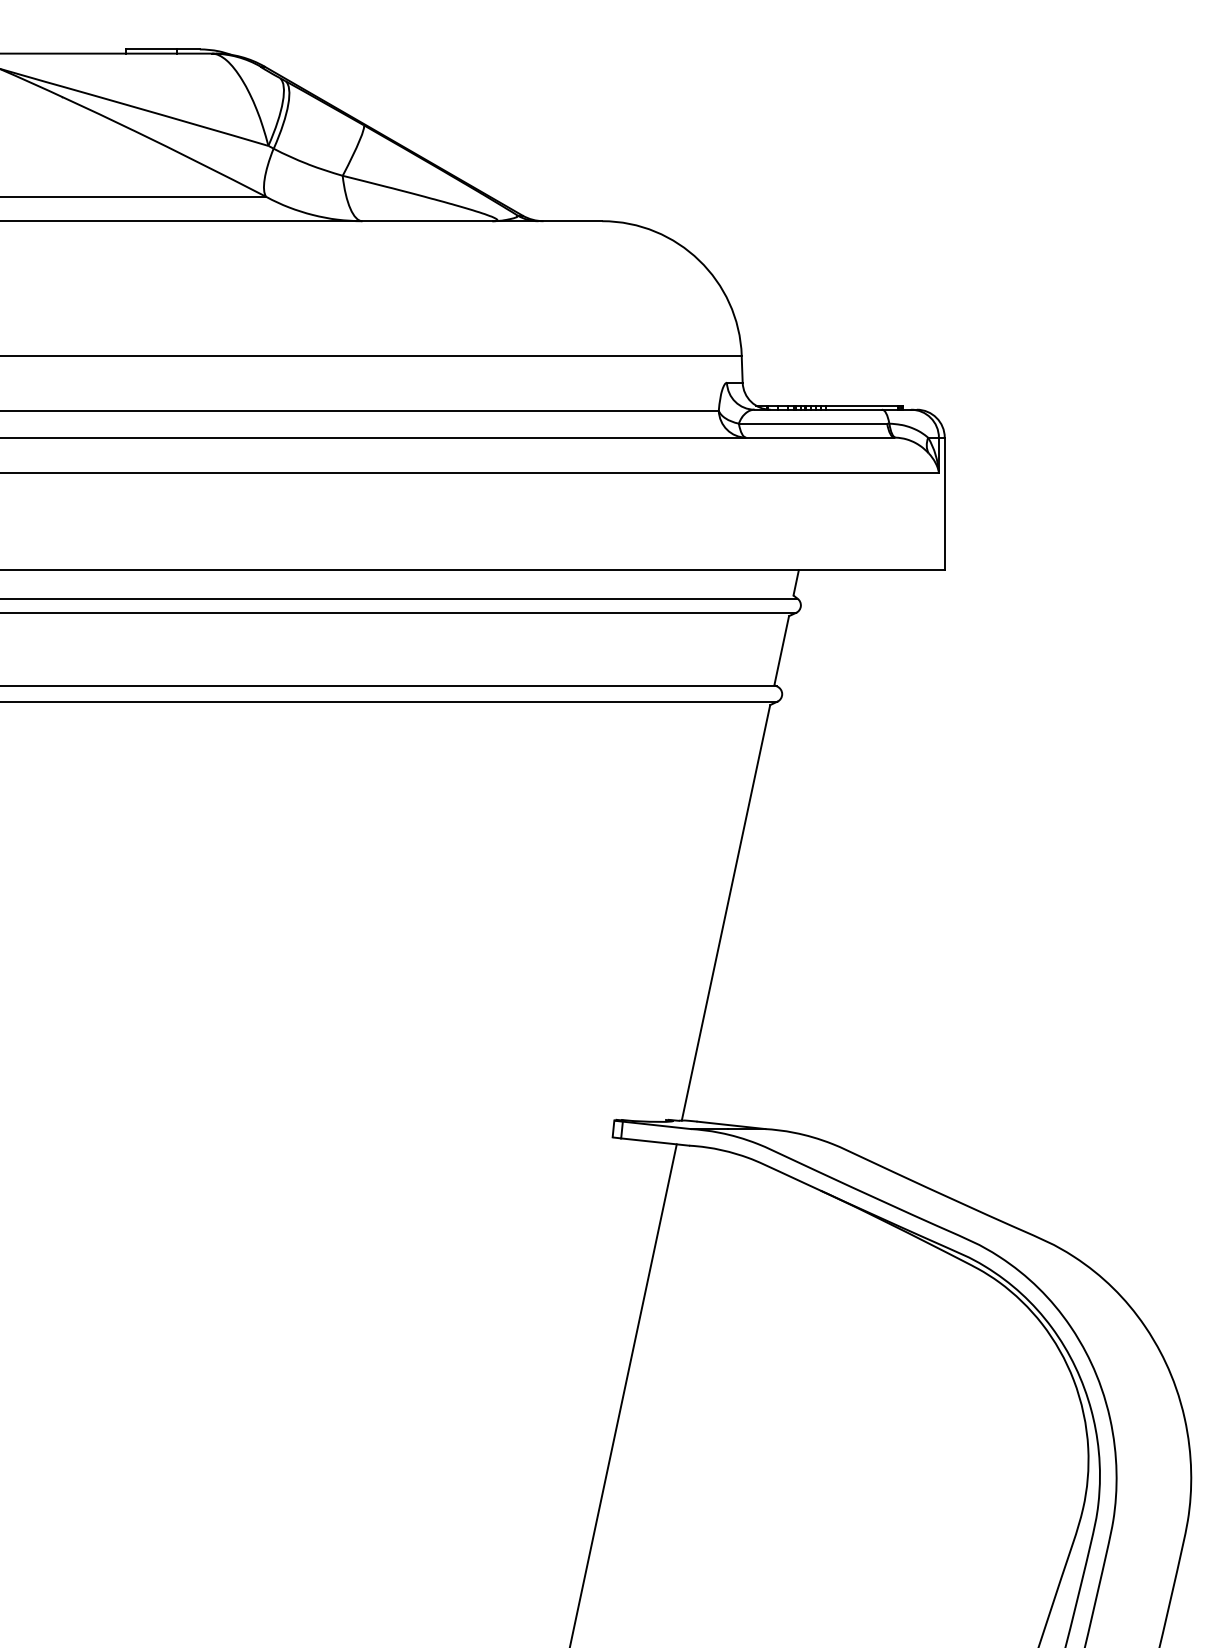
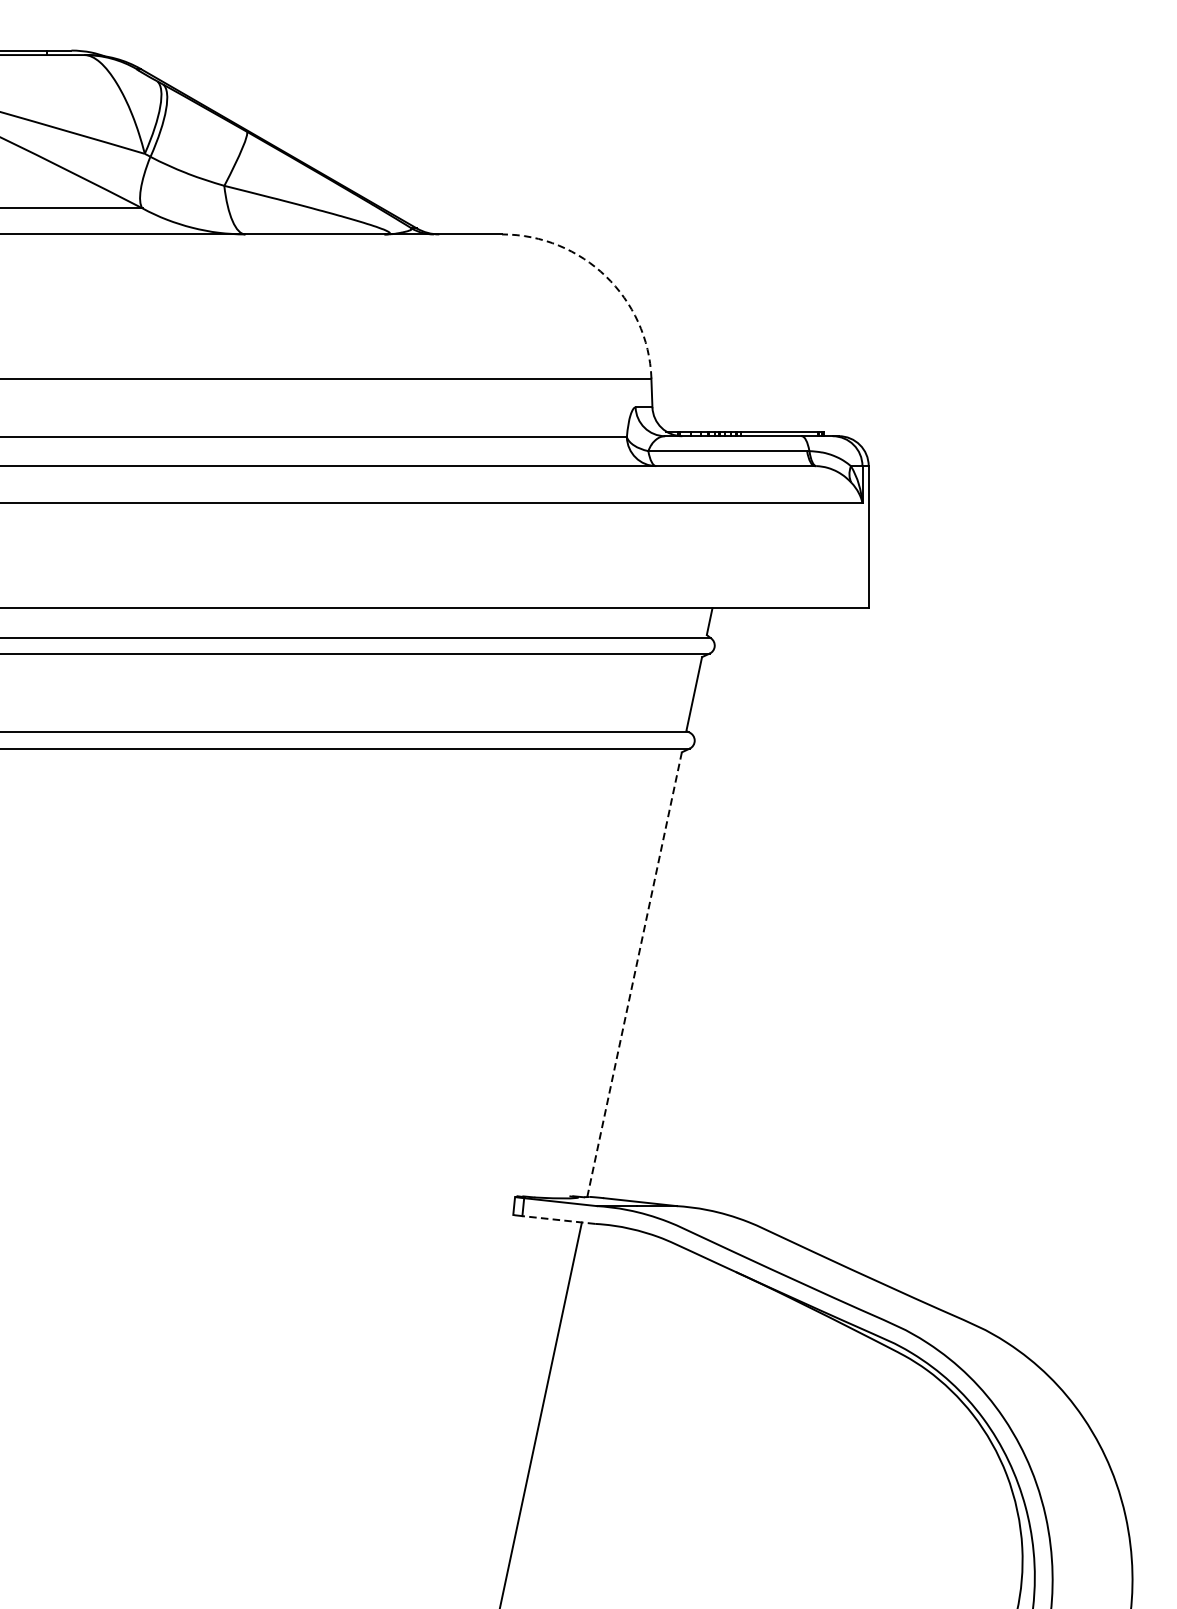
arc: (699, 260) -> (606, 276), solid -> dashed
line: (726, 912) -> (635, 974), solid -> dashed
line: (654, 1142) -> (558, 1220), solid -> dashed

